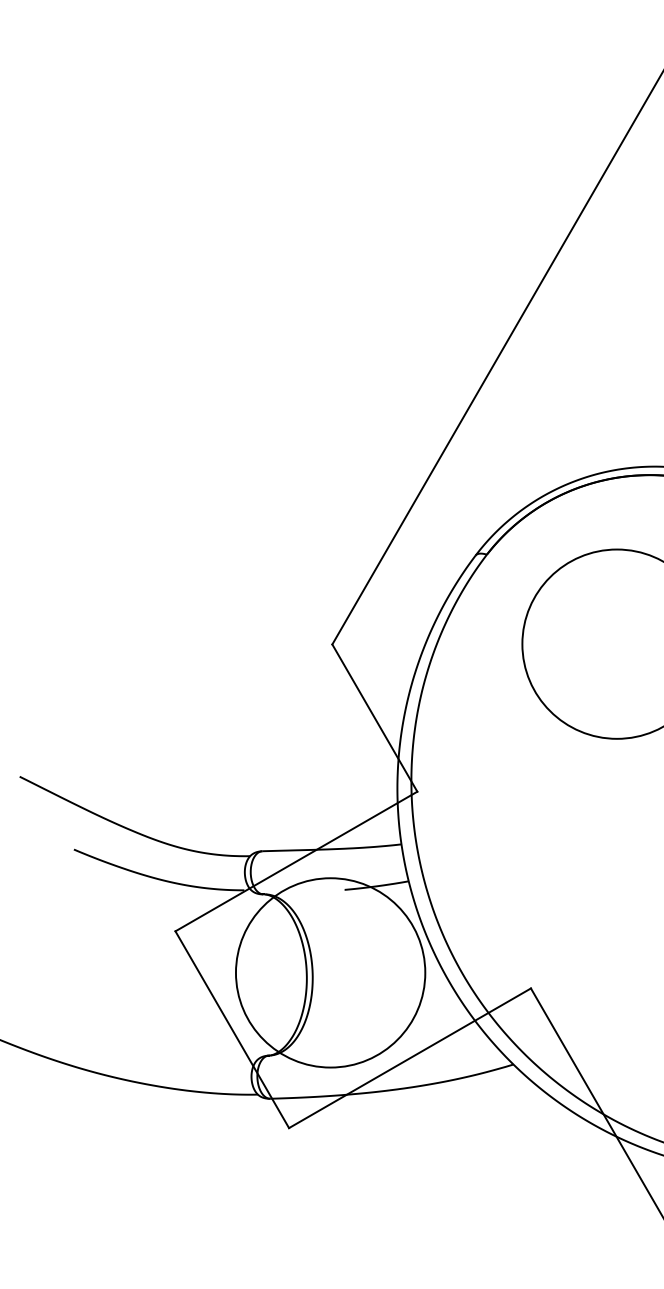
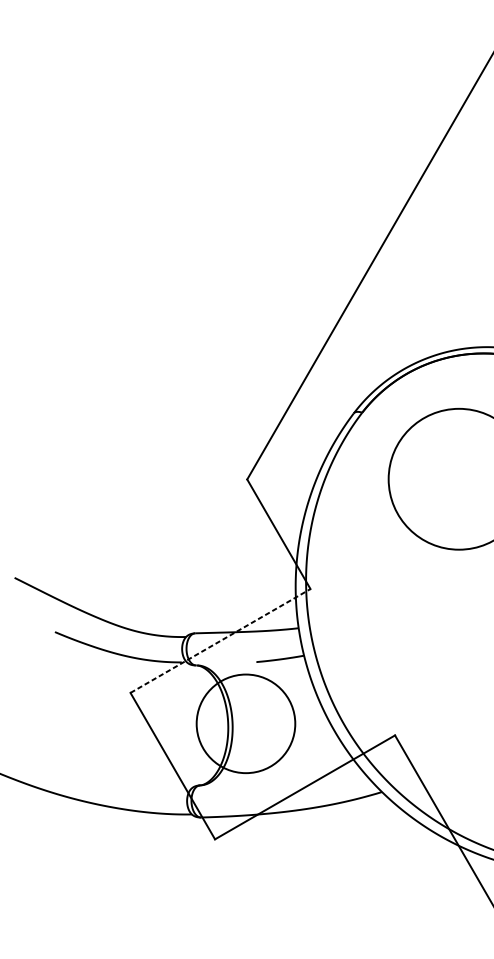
line: (296, 861) -> (220, 640), solid -> dashed
circle: (330, 972) -> (245, 723), size x0.7

